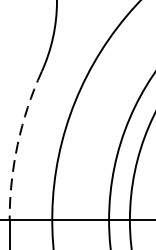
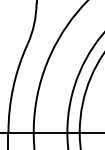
arc: (18, 144) -> (13, 87), dashed -> solid

